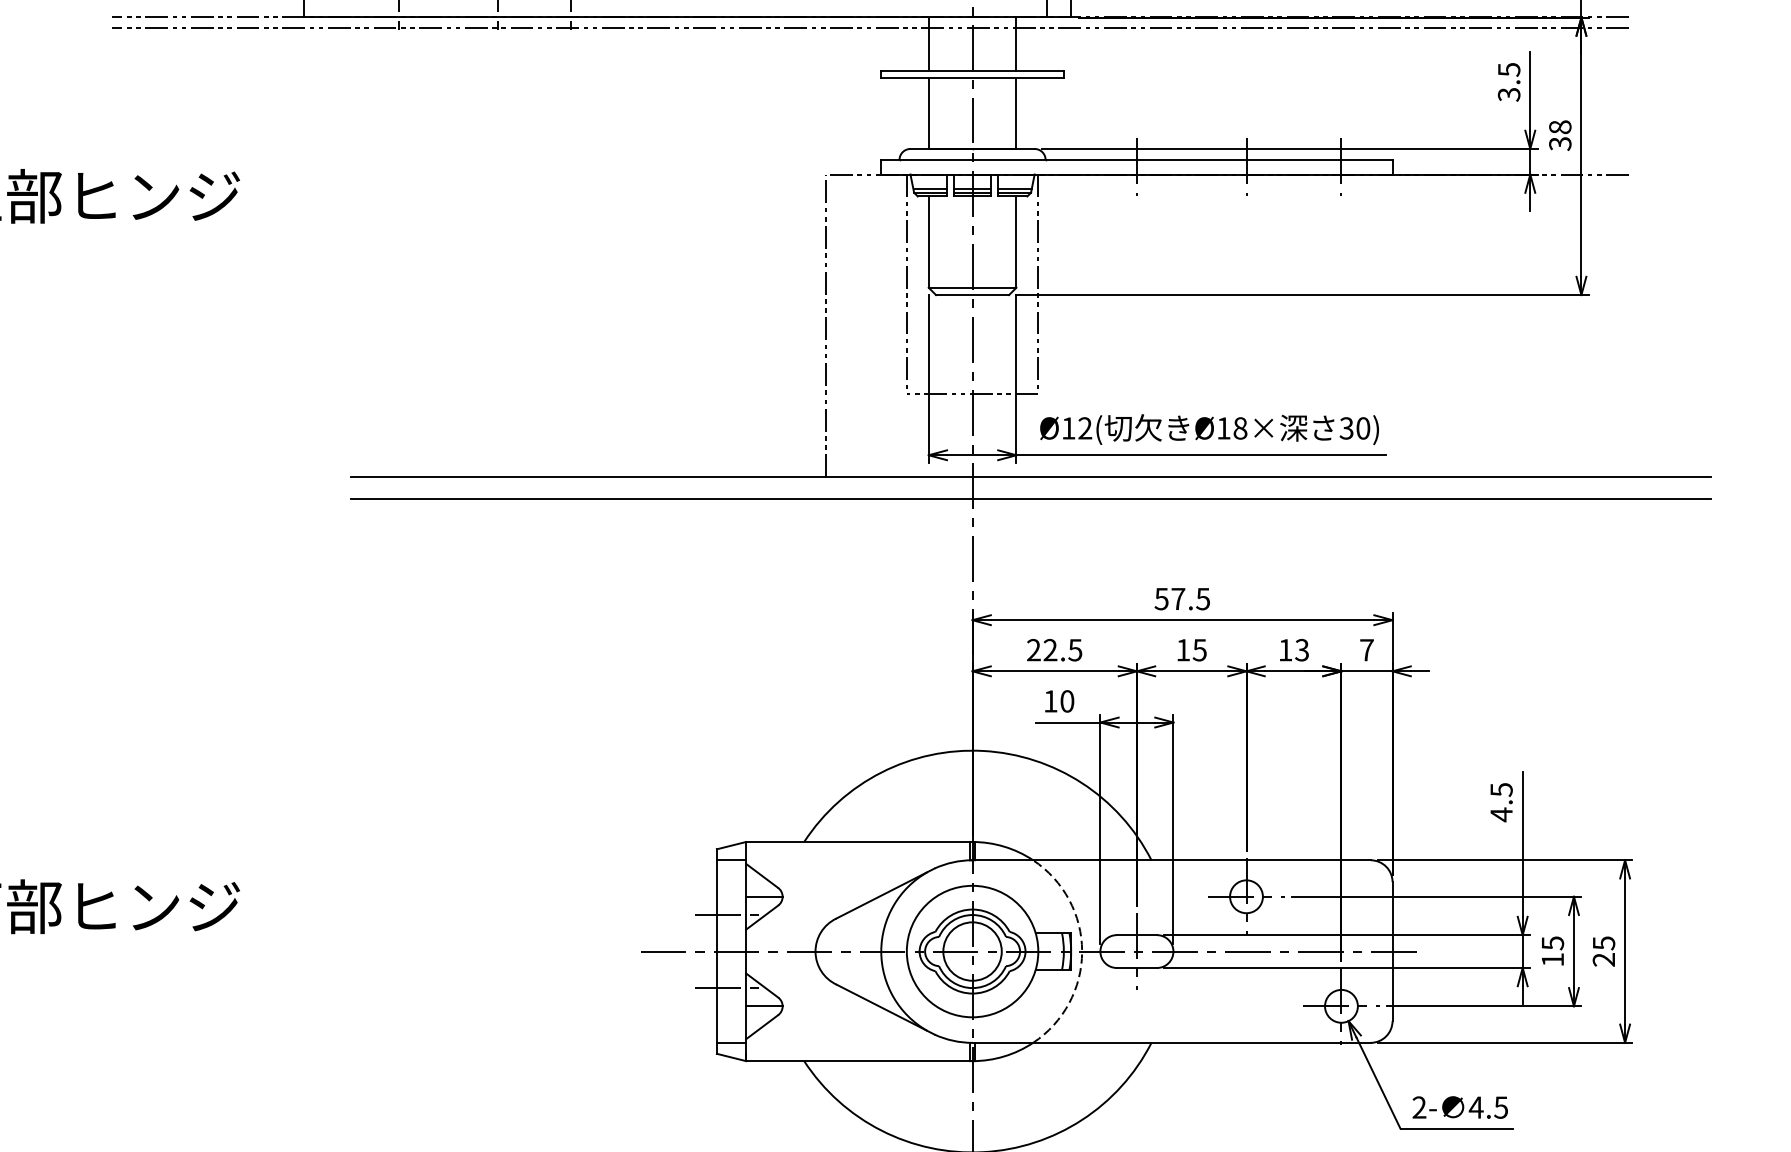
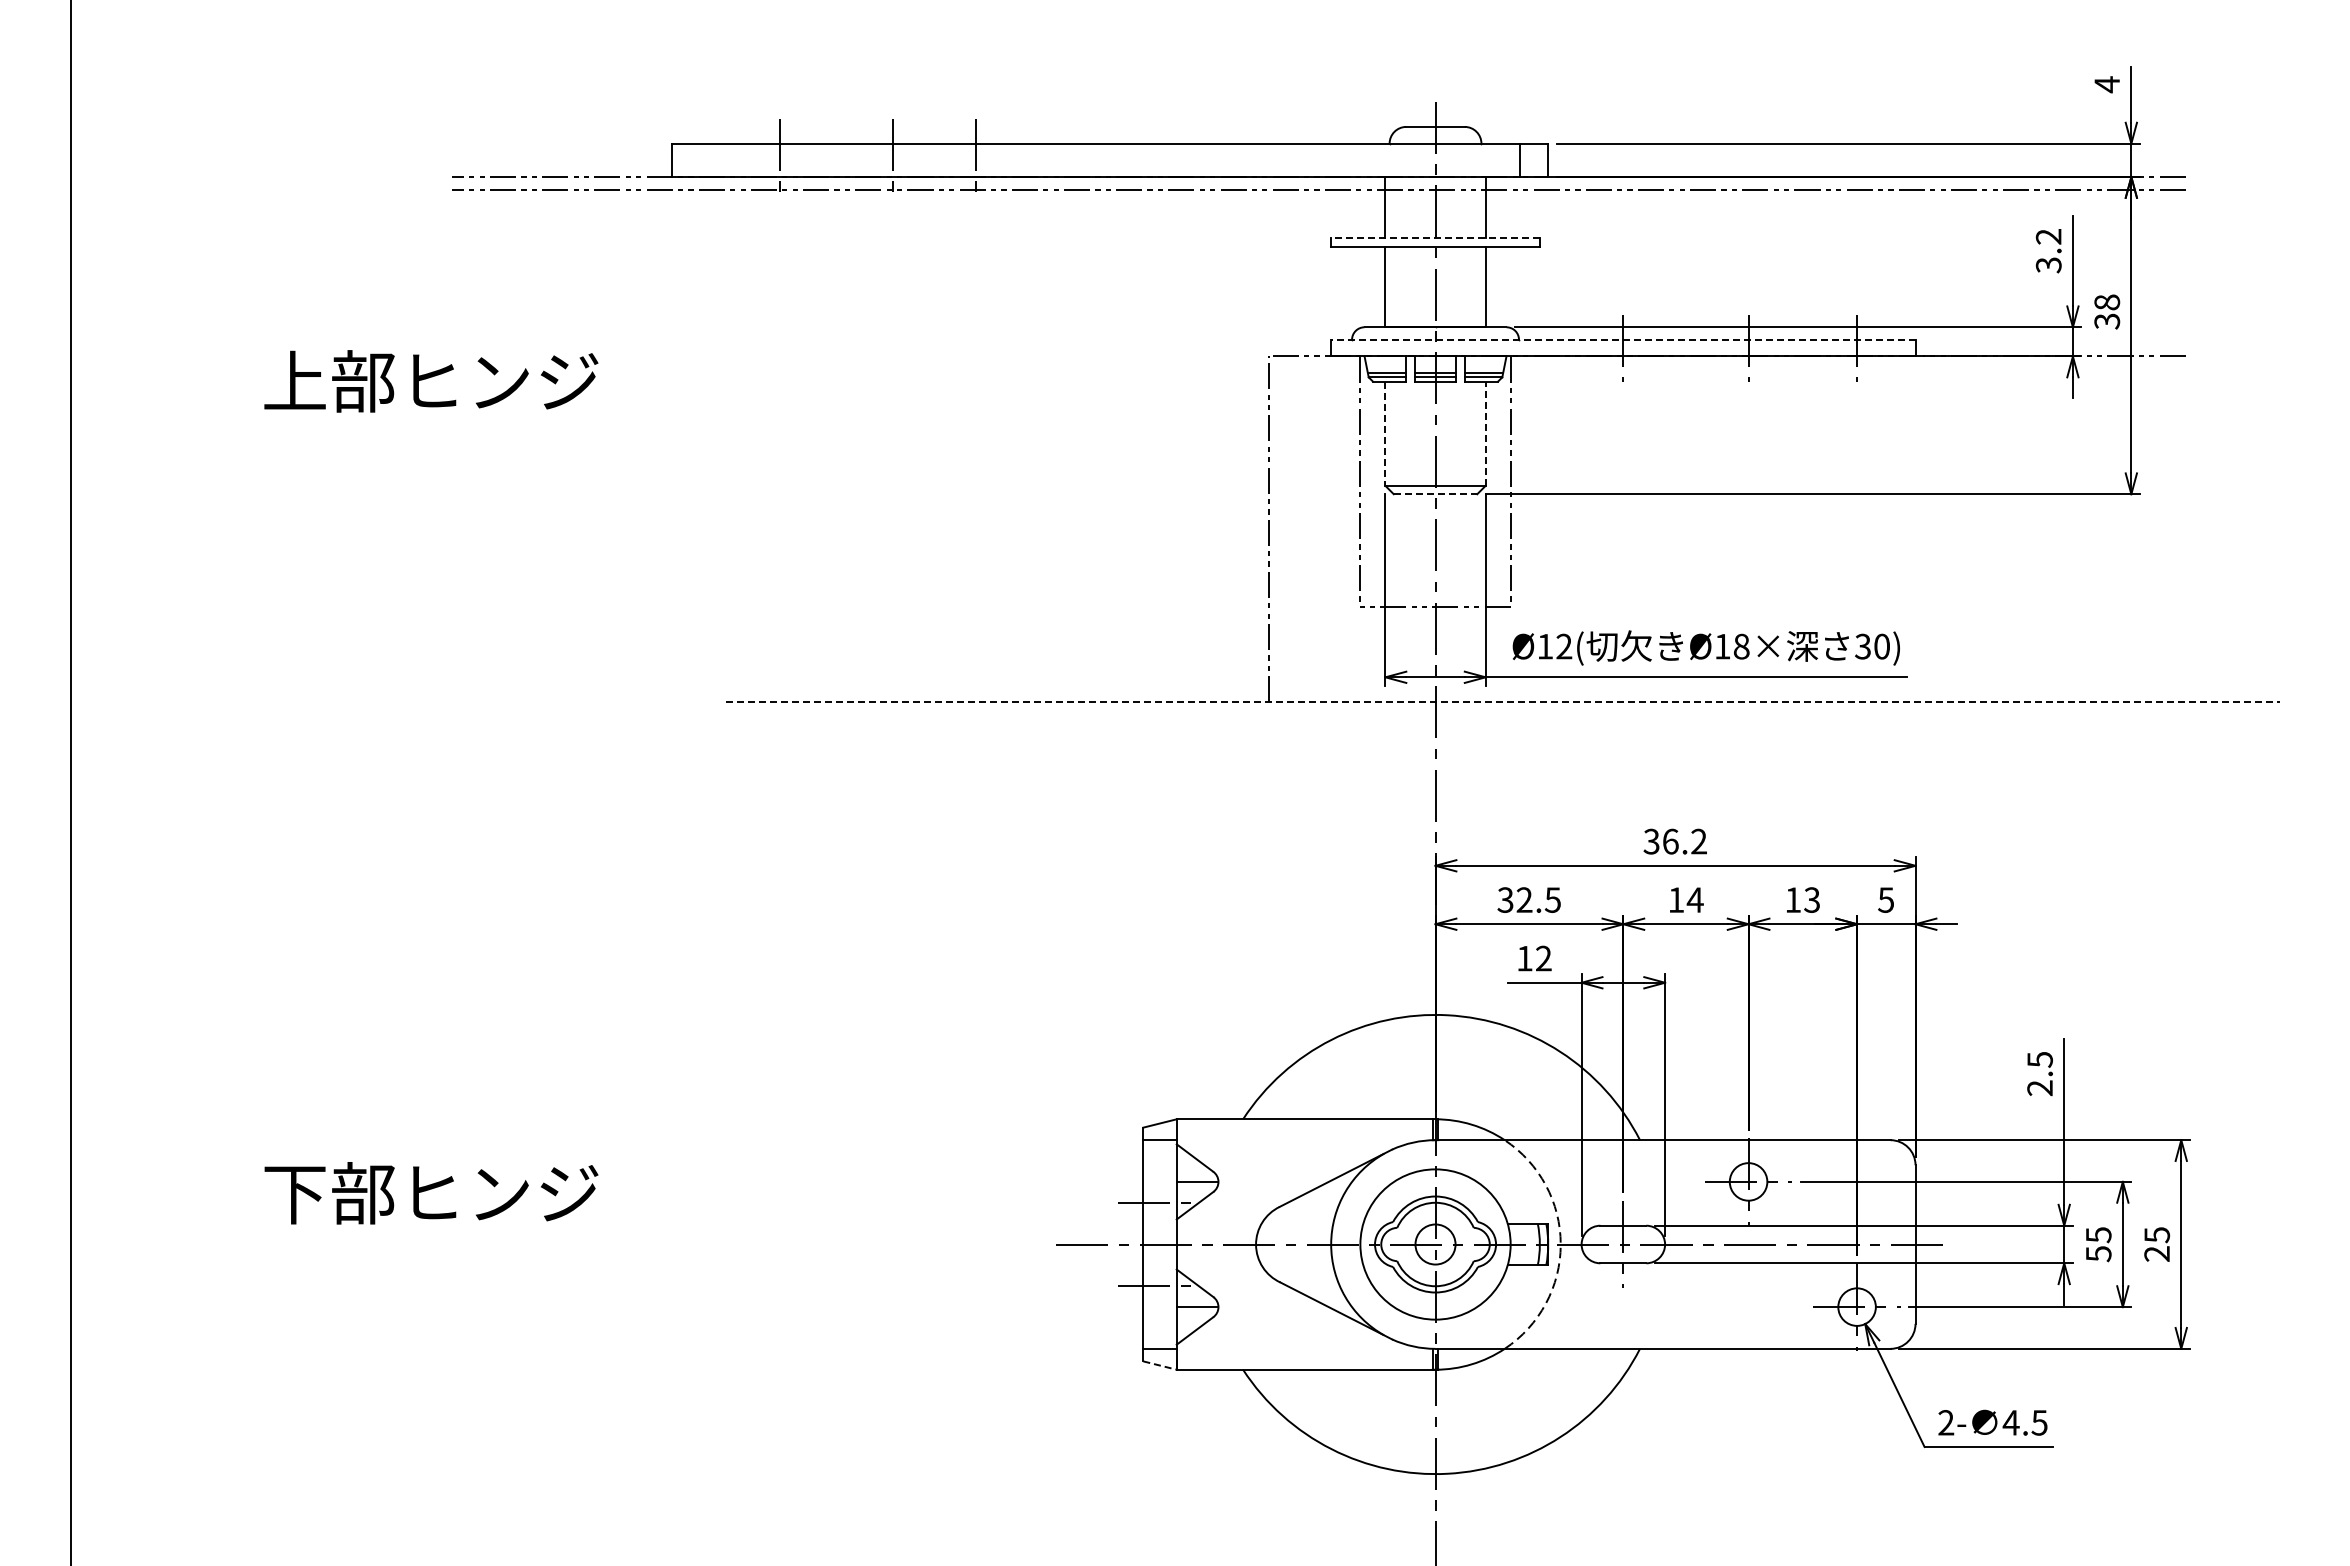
text: (1508, 70) -> (2048, 237), 3.5 -> 3.2
line: (972, 71) -> (1435, 238), solid -> dashed
line: (1136, 159) -> (1622, 339), solid -> dashed
line: (1016, 241) -> (1485, 433), solid -> dashed
line: (928, 242) -> (1385, 434), solid -> dashed
line: (972, 295) -> (1435, 494), solid -> dashed
line: (1031, 477) -> (1502, 702), solid -> dashed
line: (1031, 499) -> (1502, 727), removed
text: (1182, 598) -> (1675, 841), 57.5 -> 36.2
text: (1033, 649) -> (1505, 899), 22.5 -> 32.5
text: (1199, 649) -> (1694, 899), 15 -> 14
text: (1367, 649) -> (1886, 899), 7 -> 5
text: (1067, 701) -> (1543, 958), 10 -> 12
text: (1501, 814) -> (2039, 1087), 4.5 -> 2.5
circle: (972, 951) -> (1435, 1244), size x0.6
text: (1552, 960) -> (2098, 1254), 15 -> 55
line: (731, 1057) -> (1160, 1365), solid -> dashed

